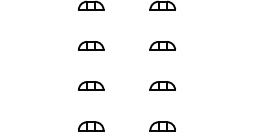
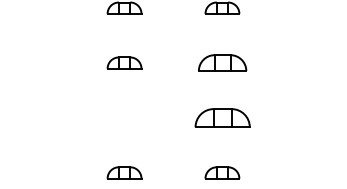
part: (162, 45) -> (222, 62), size x1.4
part: (91, 85) -> (124, 117), removed
part: (162, 85) -> (222, 117), size x1.6

